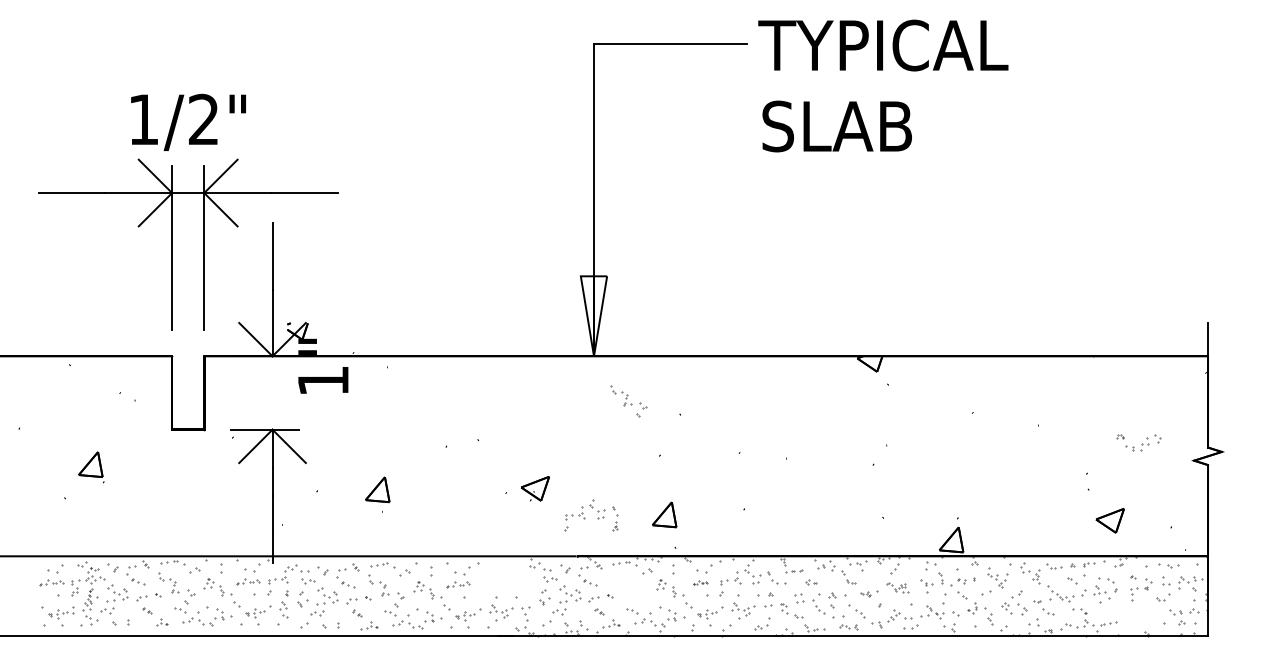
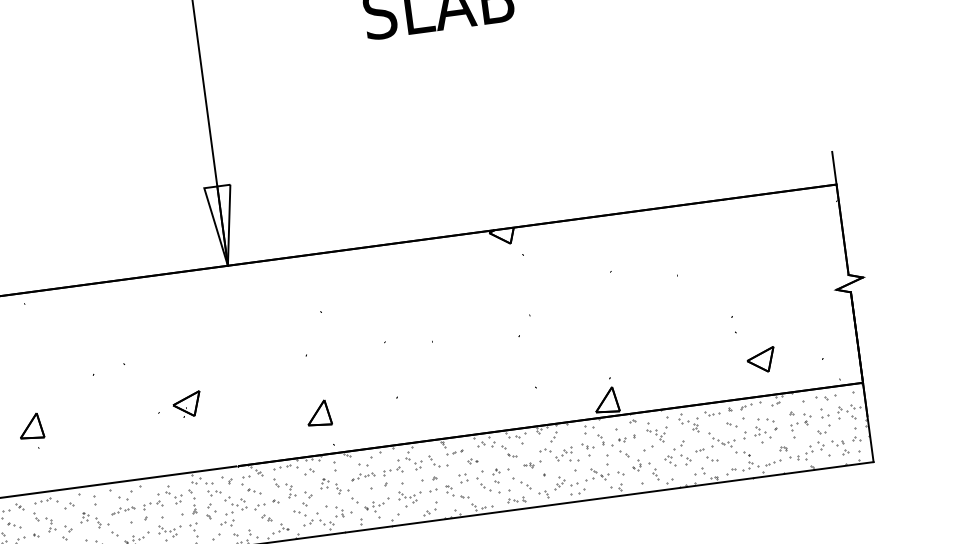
part: (628, 401) -> (292, 492), moved
part: (1138, 442) -> (802, 451), moved
part: (585, 518) -> (163, 505), moved
part: (700, 582) -> (363, 475), size x1.67
part: (897, 587) -> (559, 454), size x1.67

